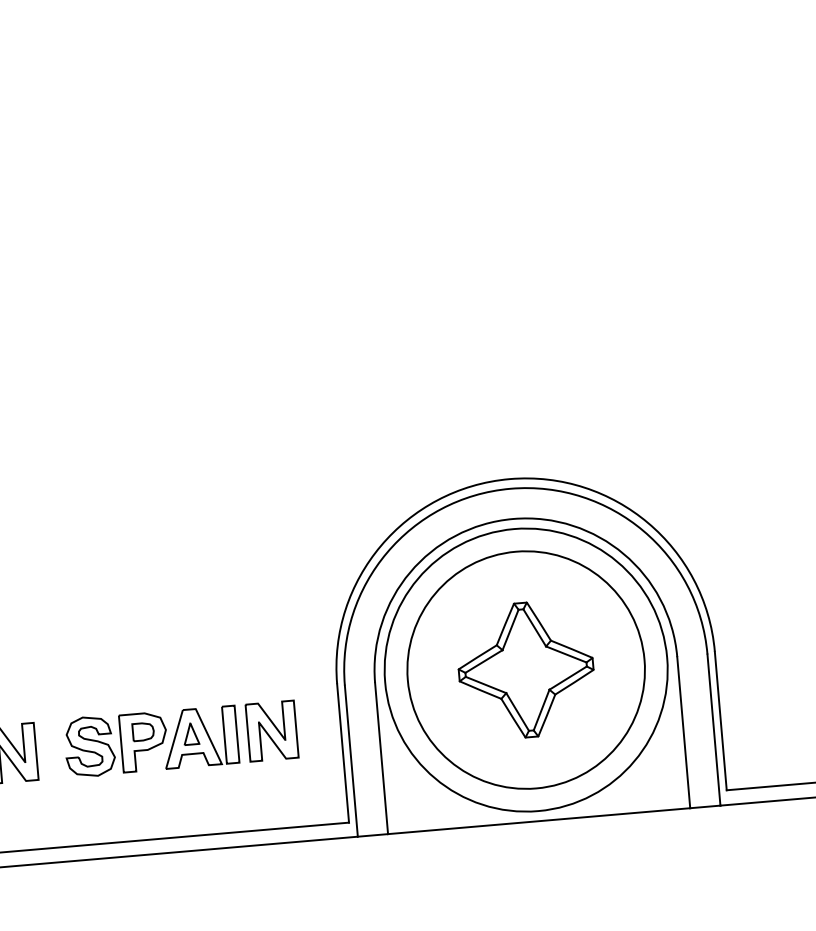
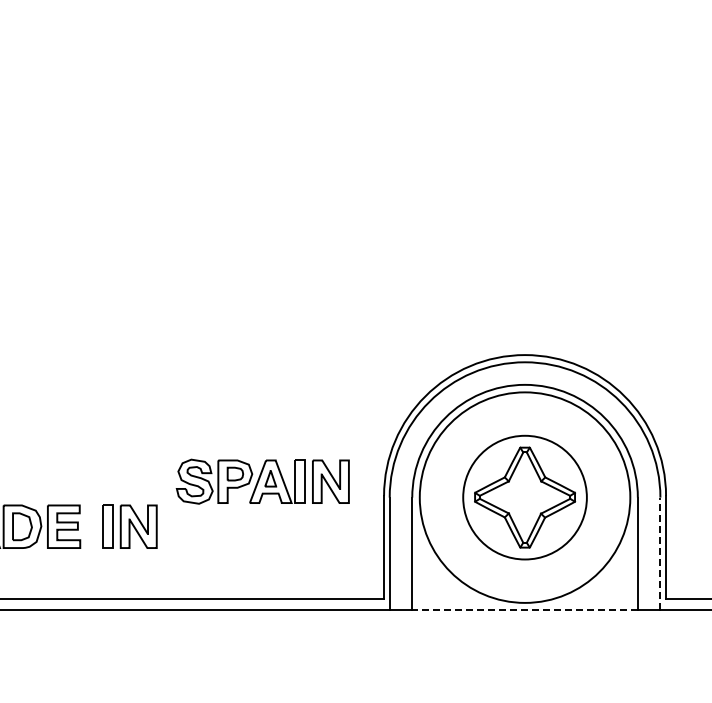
circle: (525, 669) -> (524, 497), size x0.7
line: (714, 729) -> (660, 553), solid -> dashed
part: (180, 738) -> (262, 481), moved
line: (539, 821) -> (525, 610), solid -> dashed

